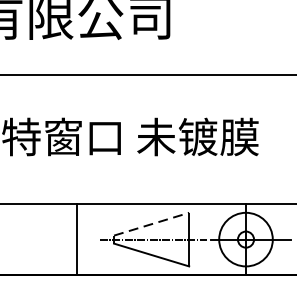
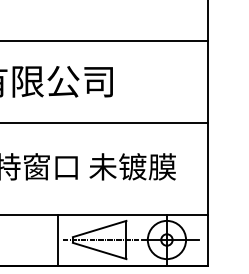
line: (151, 224) -> (99, 229), dashed -> solid
line: (77, 238) -> (57, 239), moved

